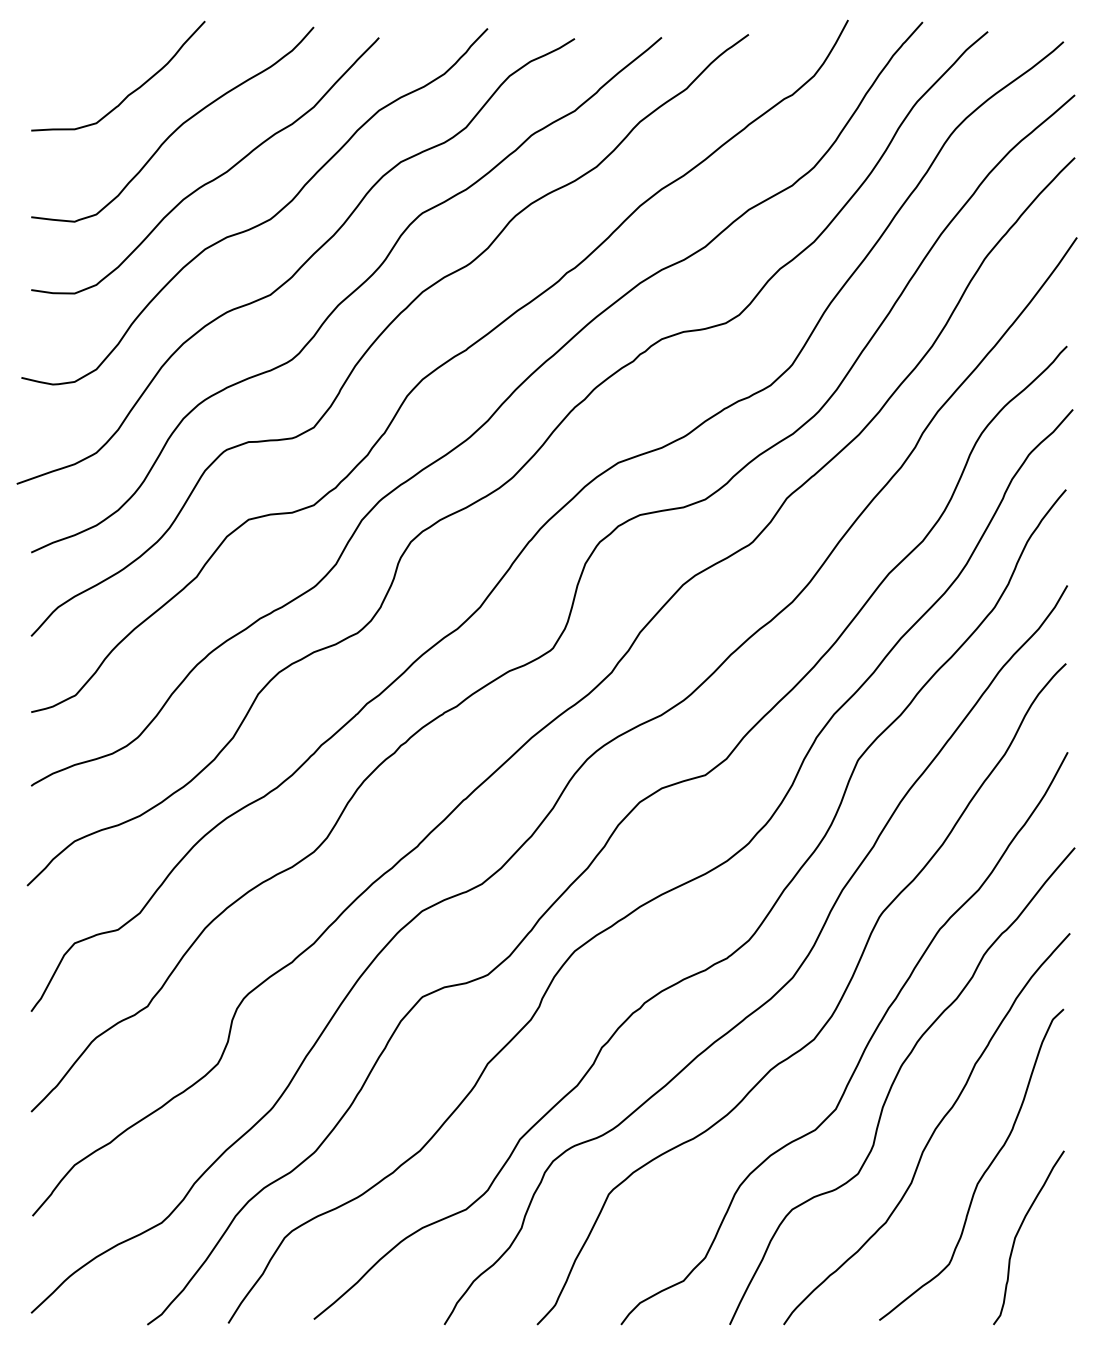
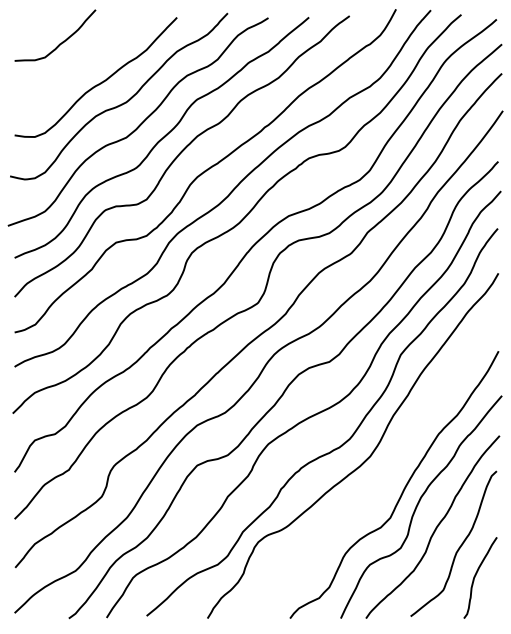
curve: (176, 127) -> (82, 59), removed
curve: (833, 1007) -> (389, 470), removed

